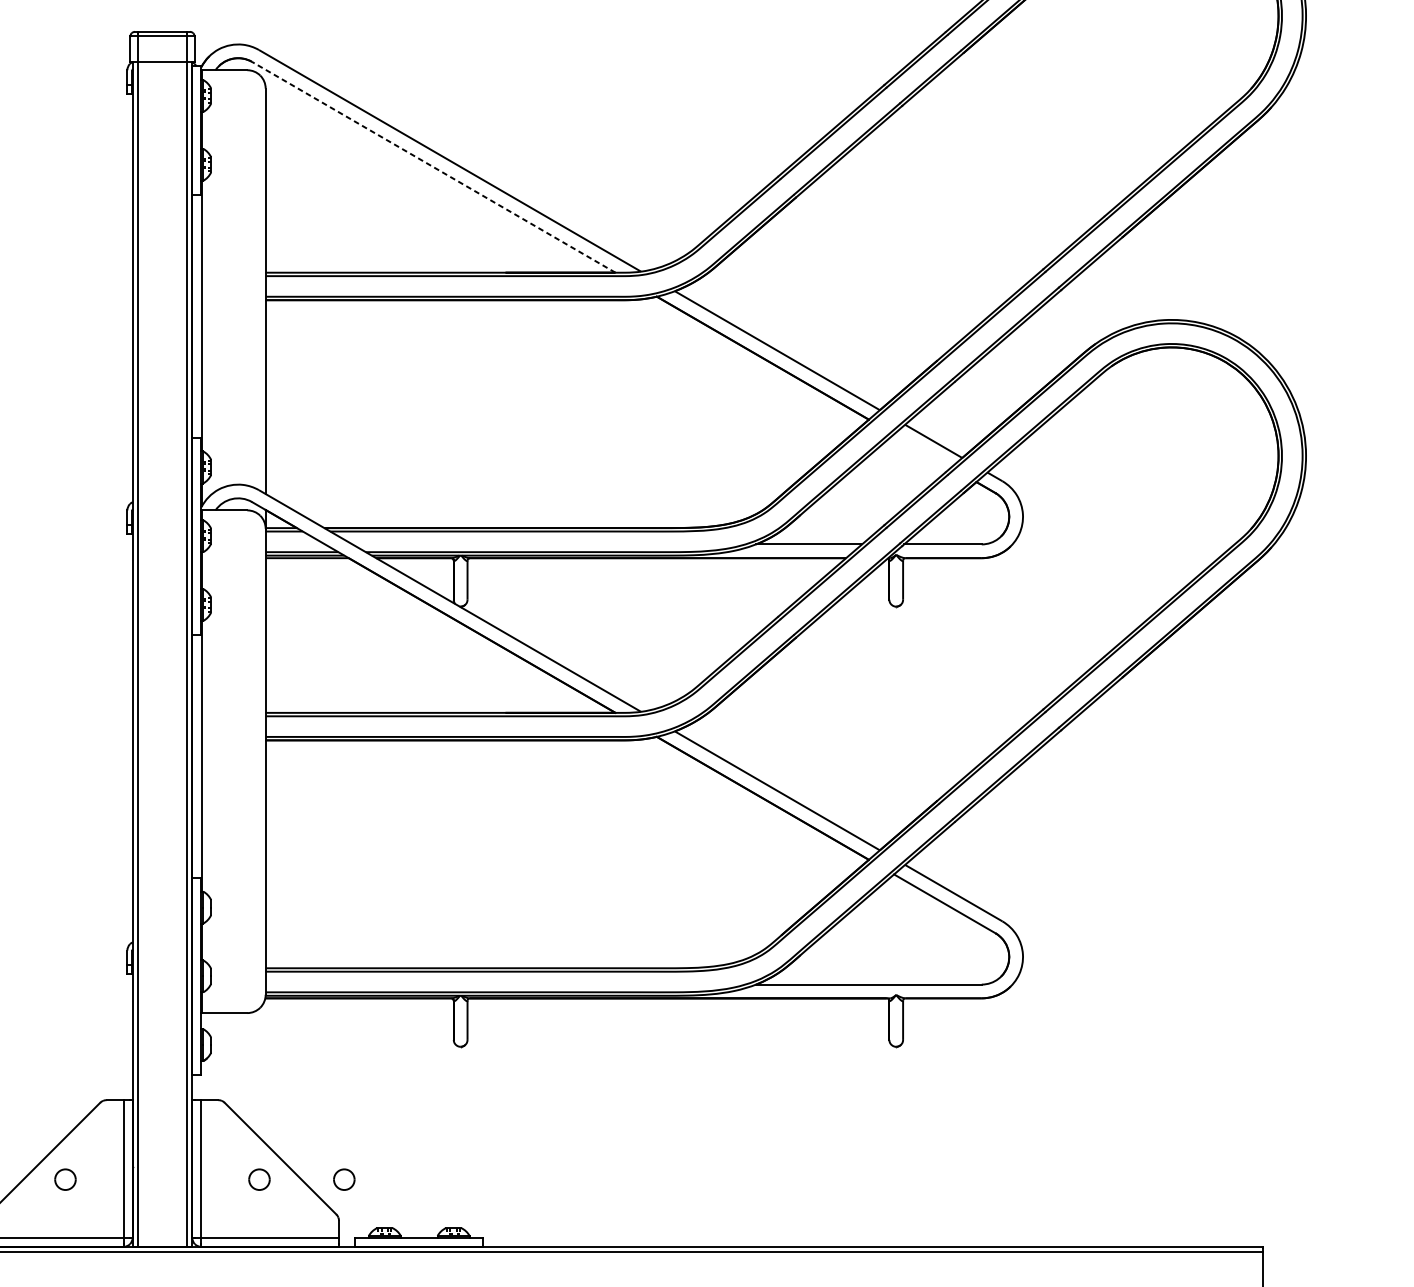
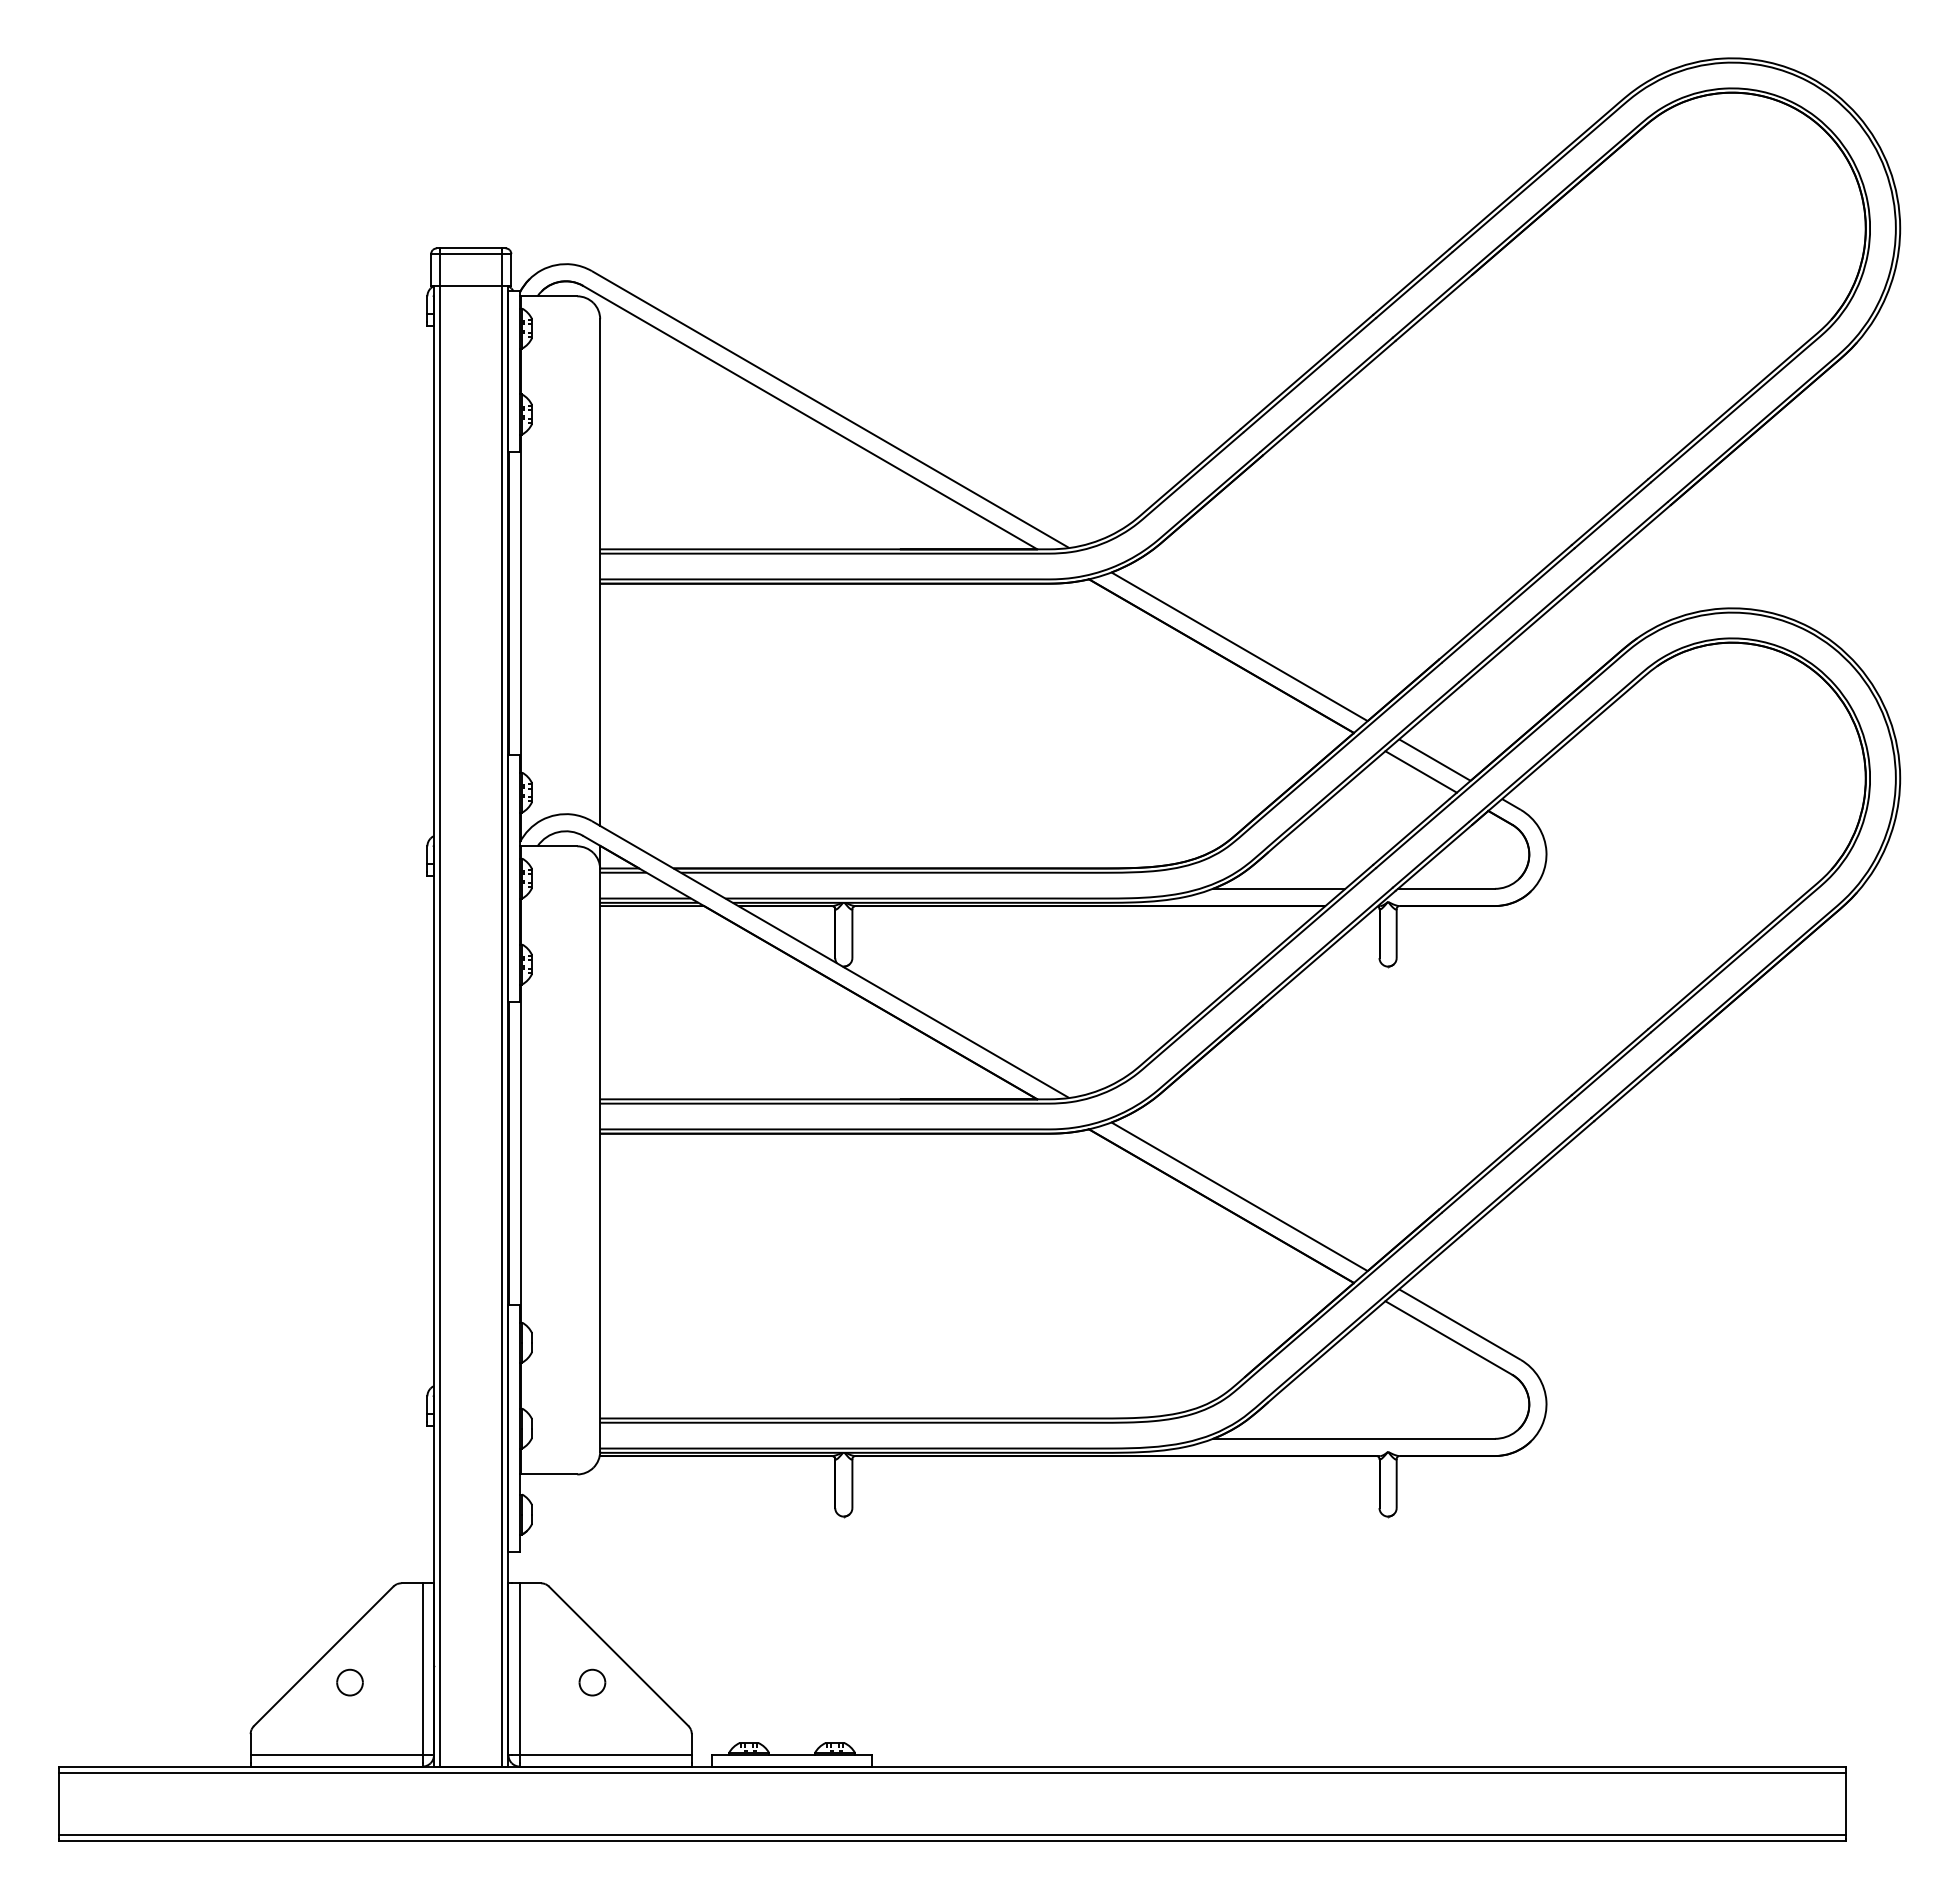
line: (433, 167) -> (809, 417), dashed -> solid
line: (922, 450) -> (1420, 771), added
part: (344, 1179) -> (698, 1682), removed

